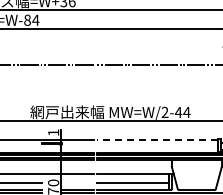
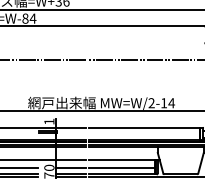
text: (177, 112) -> (163, 103), MW=W/2-44 -> MW=W/2-14
line: (157, 140) -> (144, 128), dashed -> solid
line: (77, 183) -> (71, 168), added

